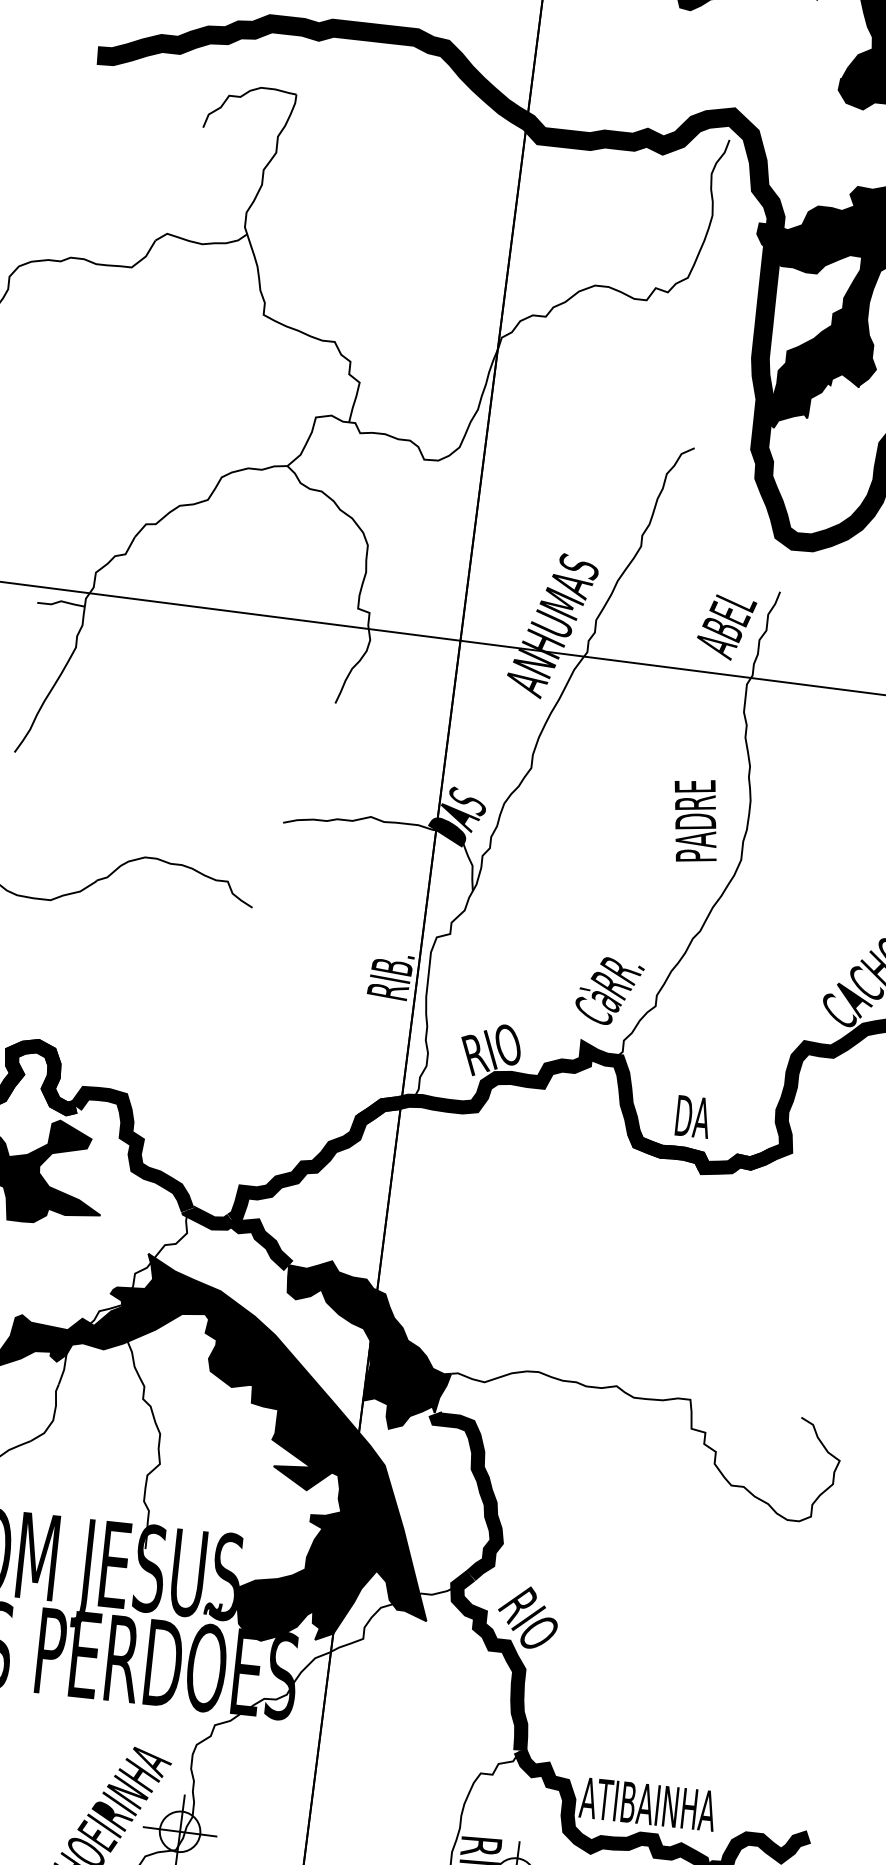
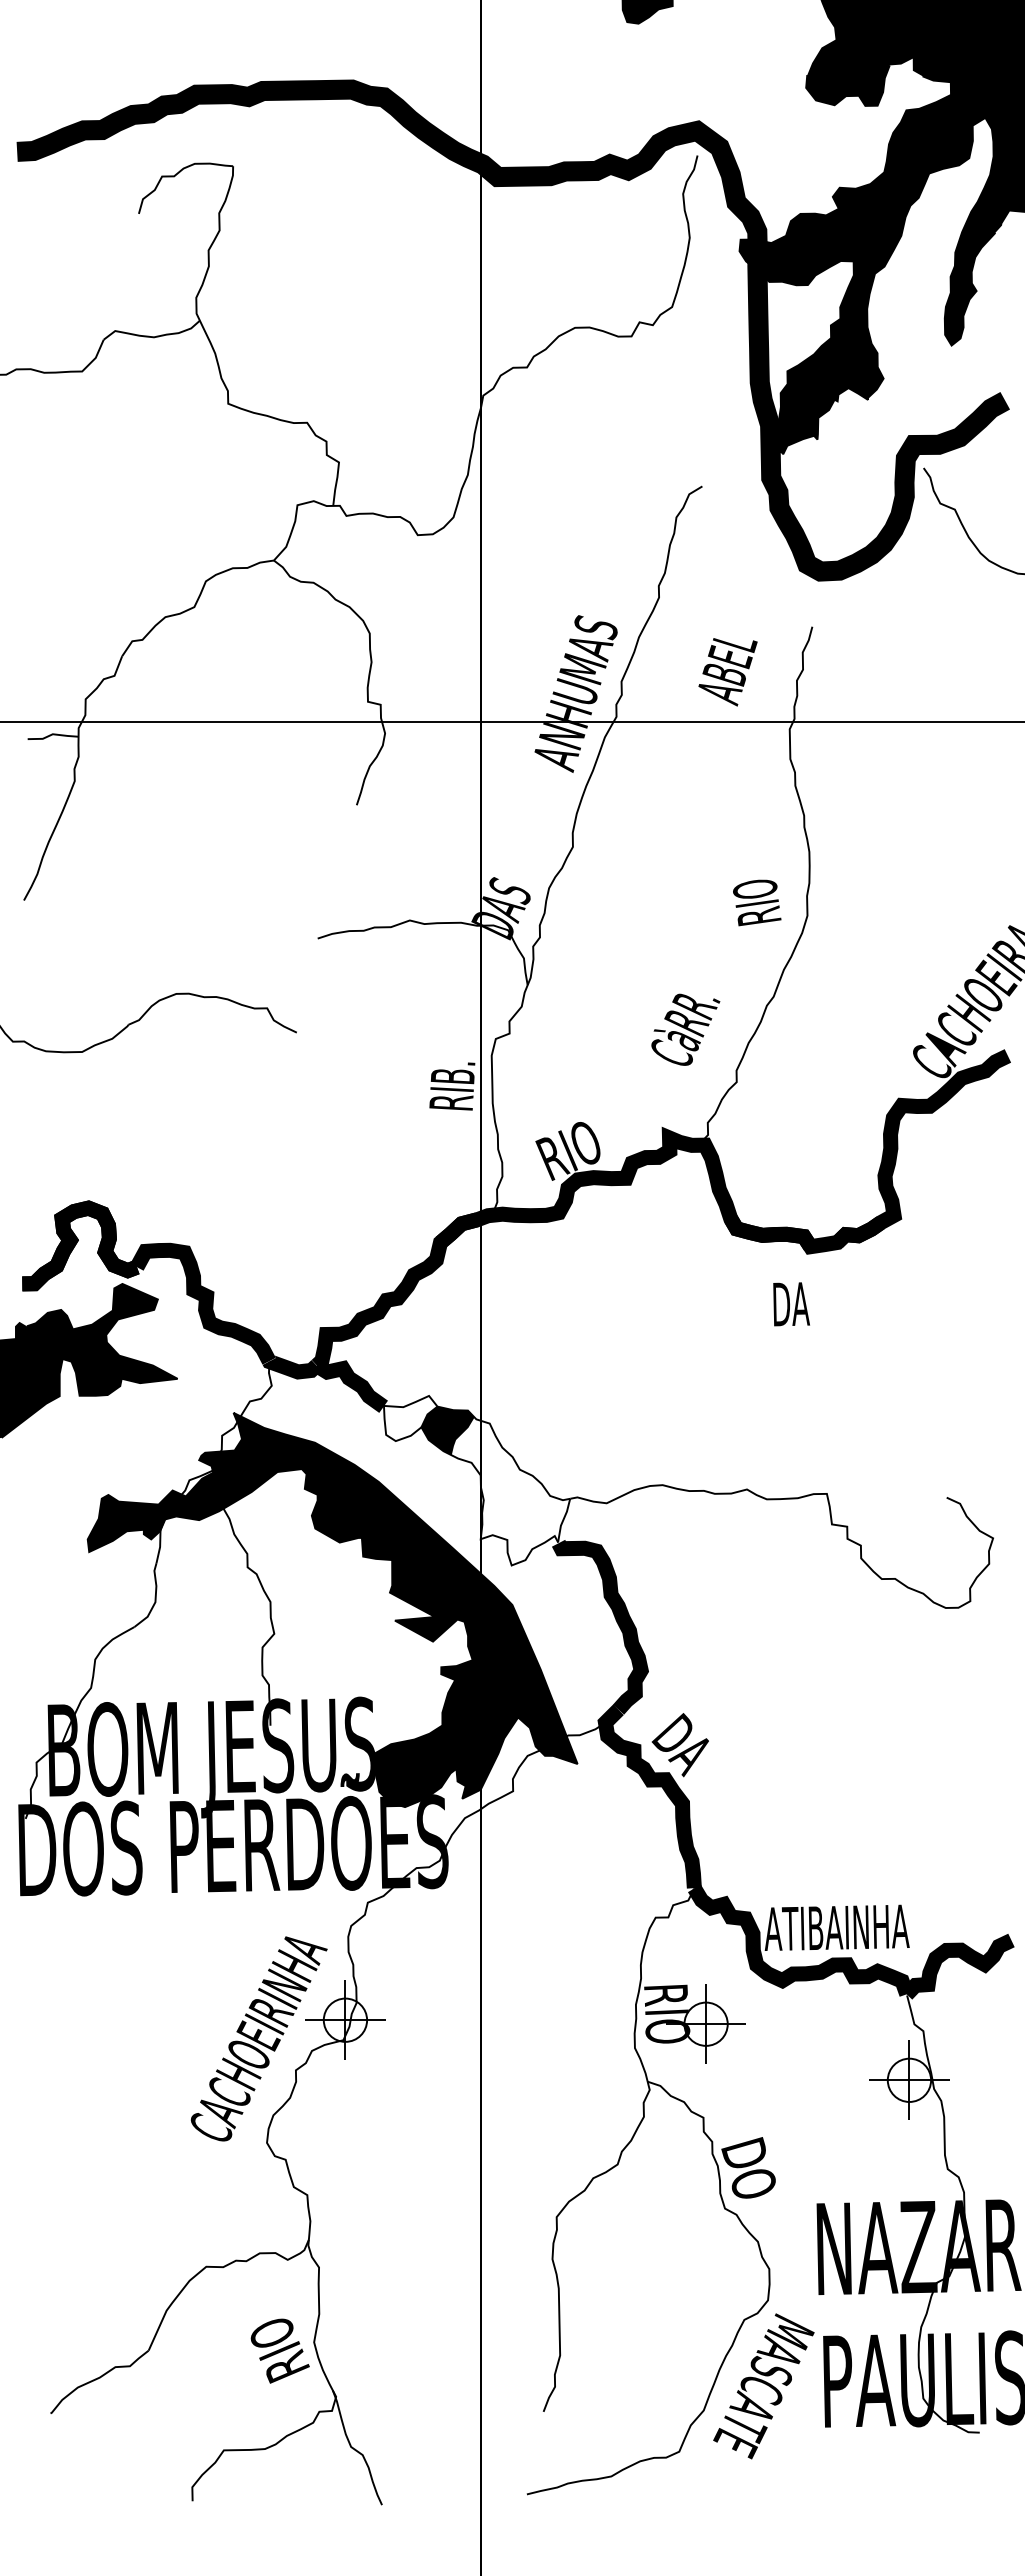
text: (725, 628) -> (727, 672), moved
text: (694, 817) -> (752, 877), PADRE -> RIO
text: (609, 991) -> (685, 1029), moved
text: (693, 1117) -> (791, 1304), moved
fill: (312, 1280) -> (410, 1418), removed
fill: (396, 1358) -> (510, 1490), removed
text: (528, 1621) -> (685, 1750), RIO -> DA

